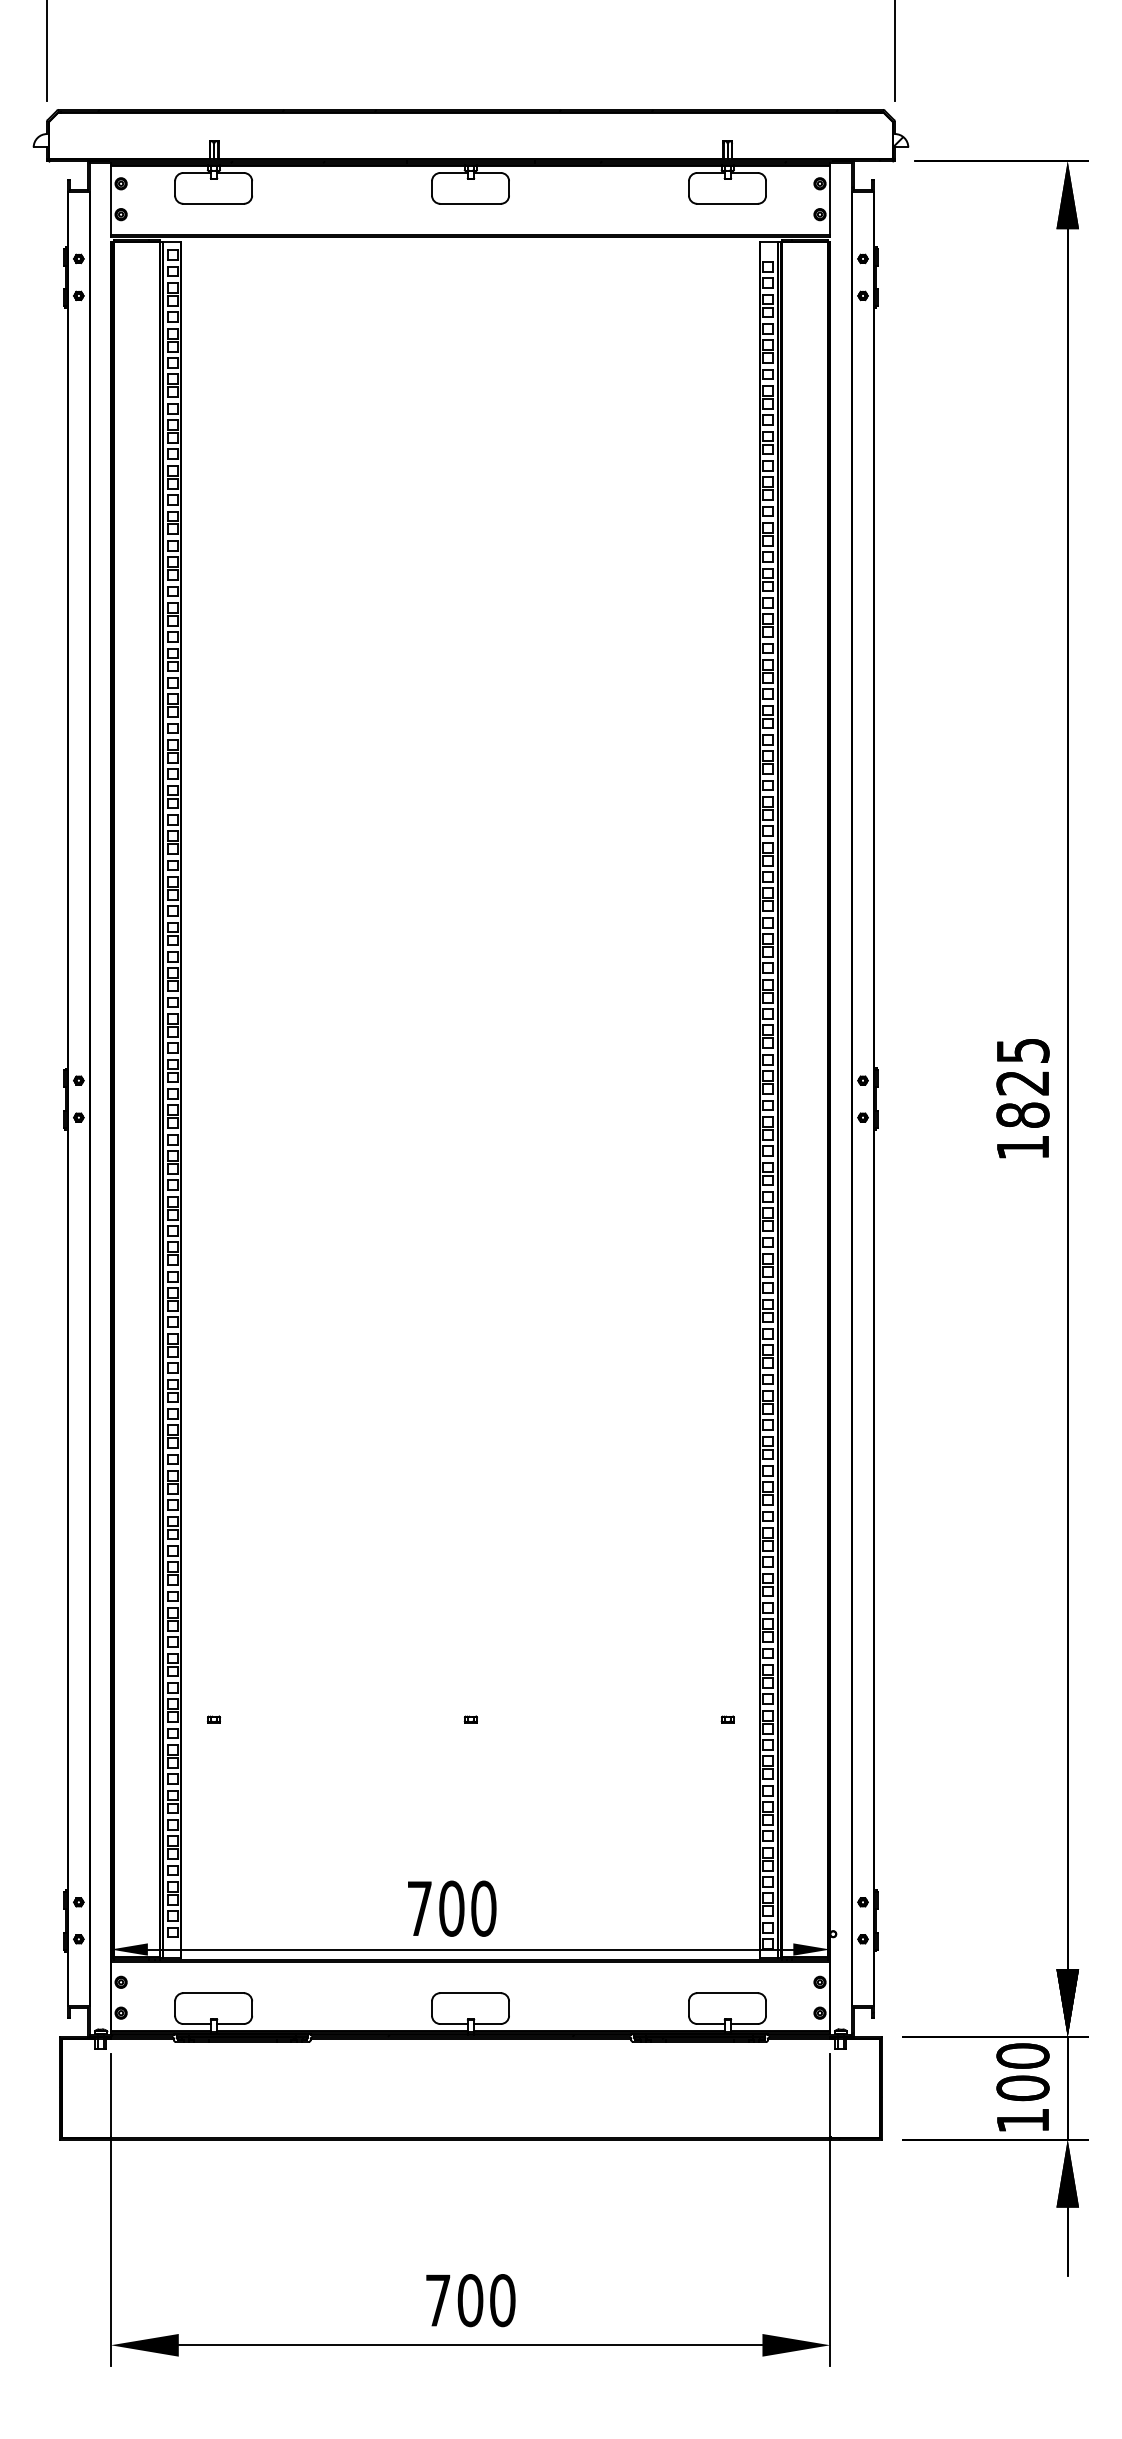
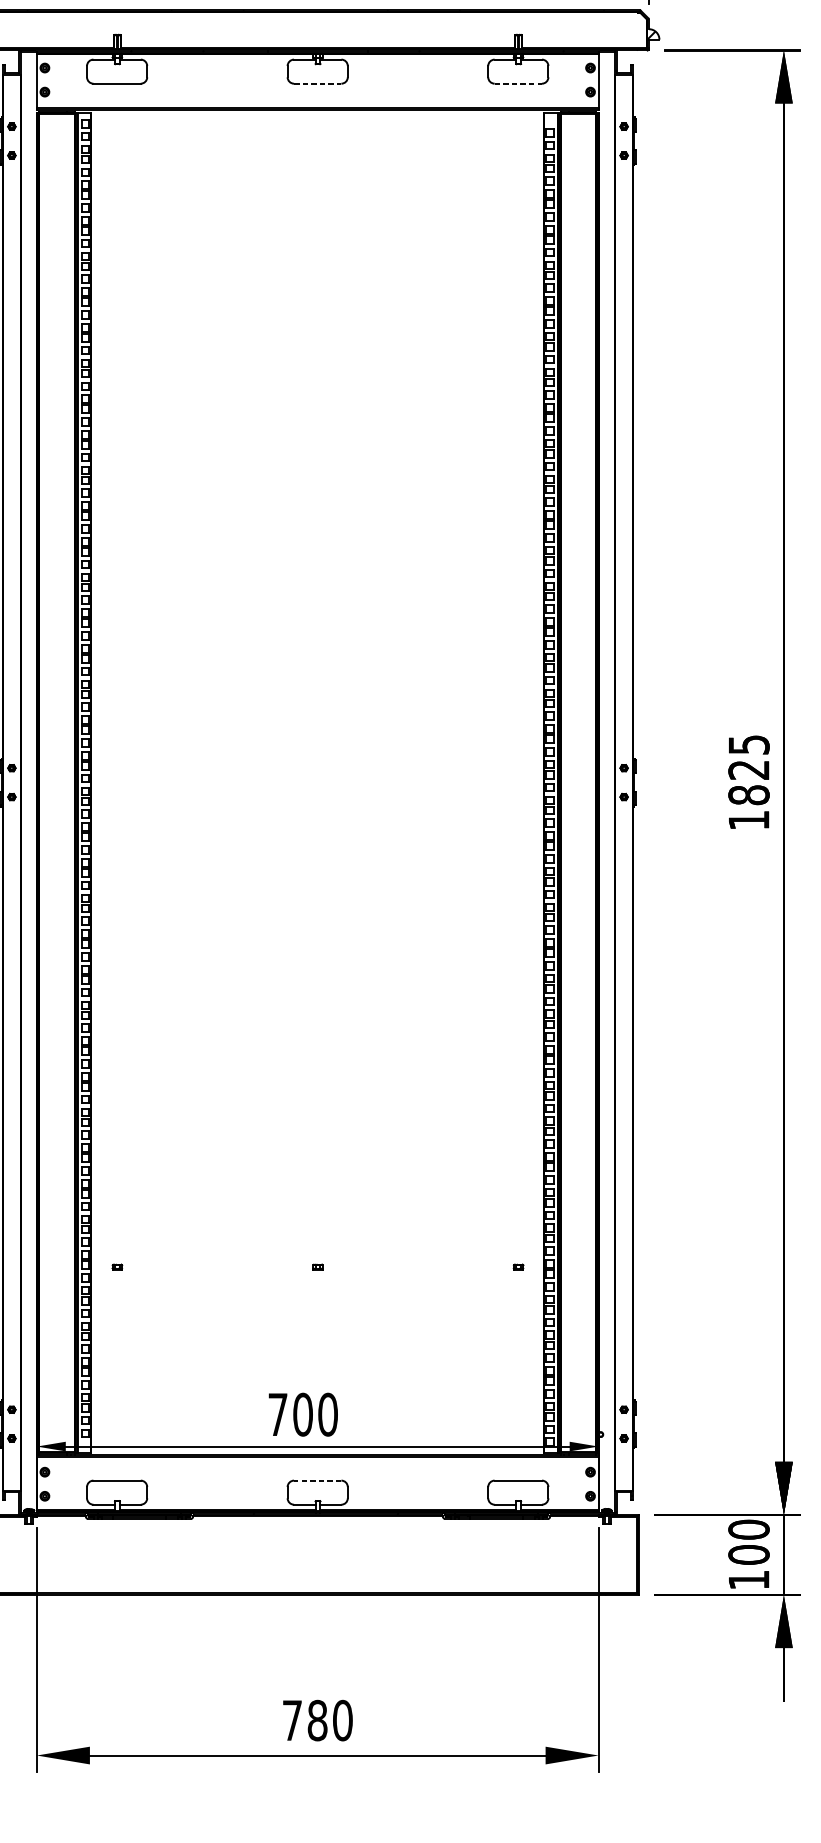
line: (471, 203) -> (318, 83), solid -> dashed
line: (728, 203) -> (519, 83), solid -> dashed
line: (470, 1993) -> (317, 1480), solid -> dashed
text: (470, 2300) -> (317, 1720), 700 -> 780

